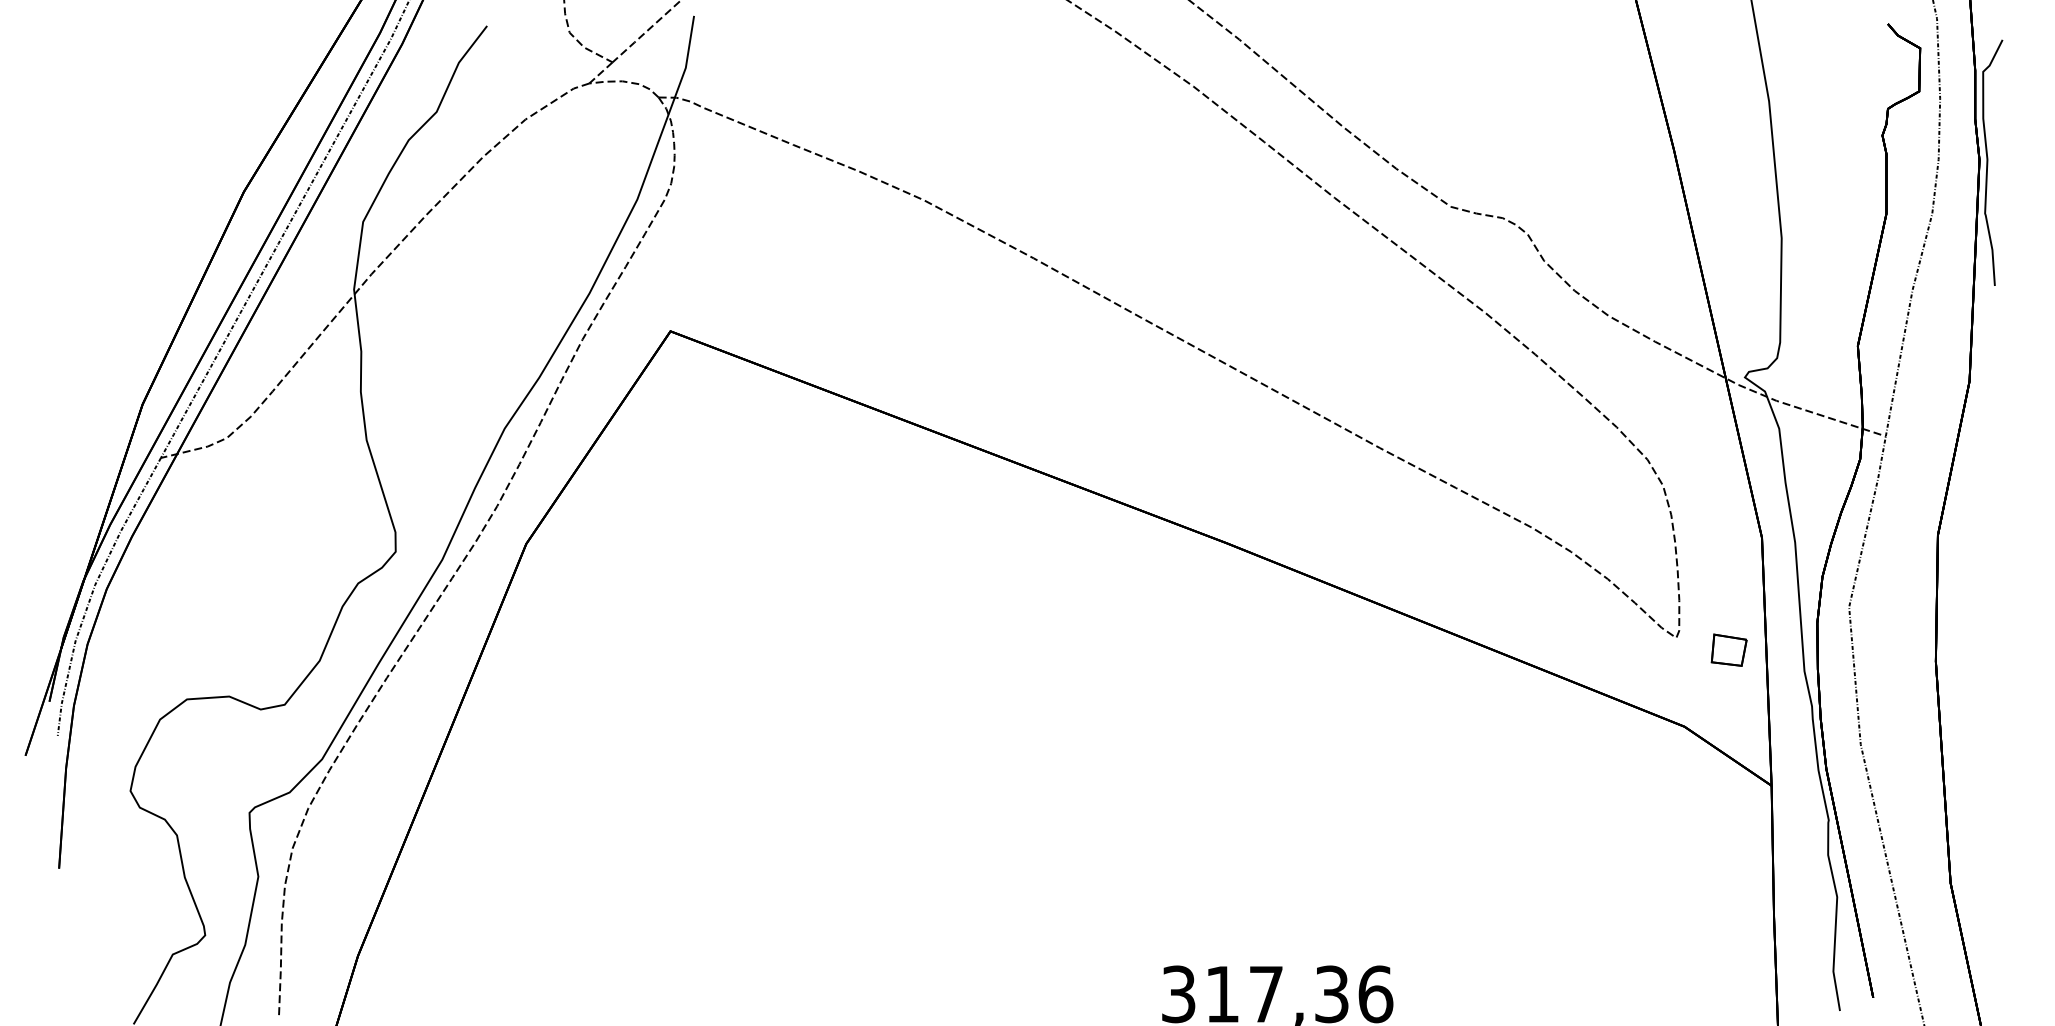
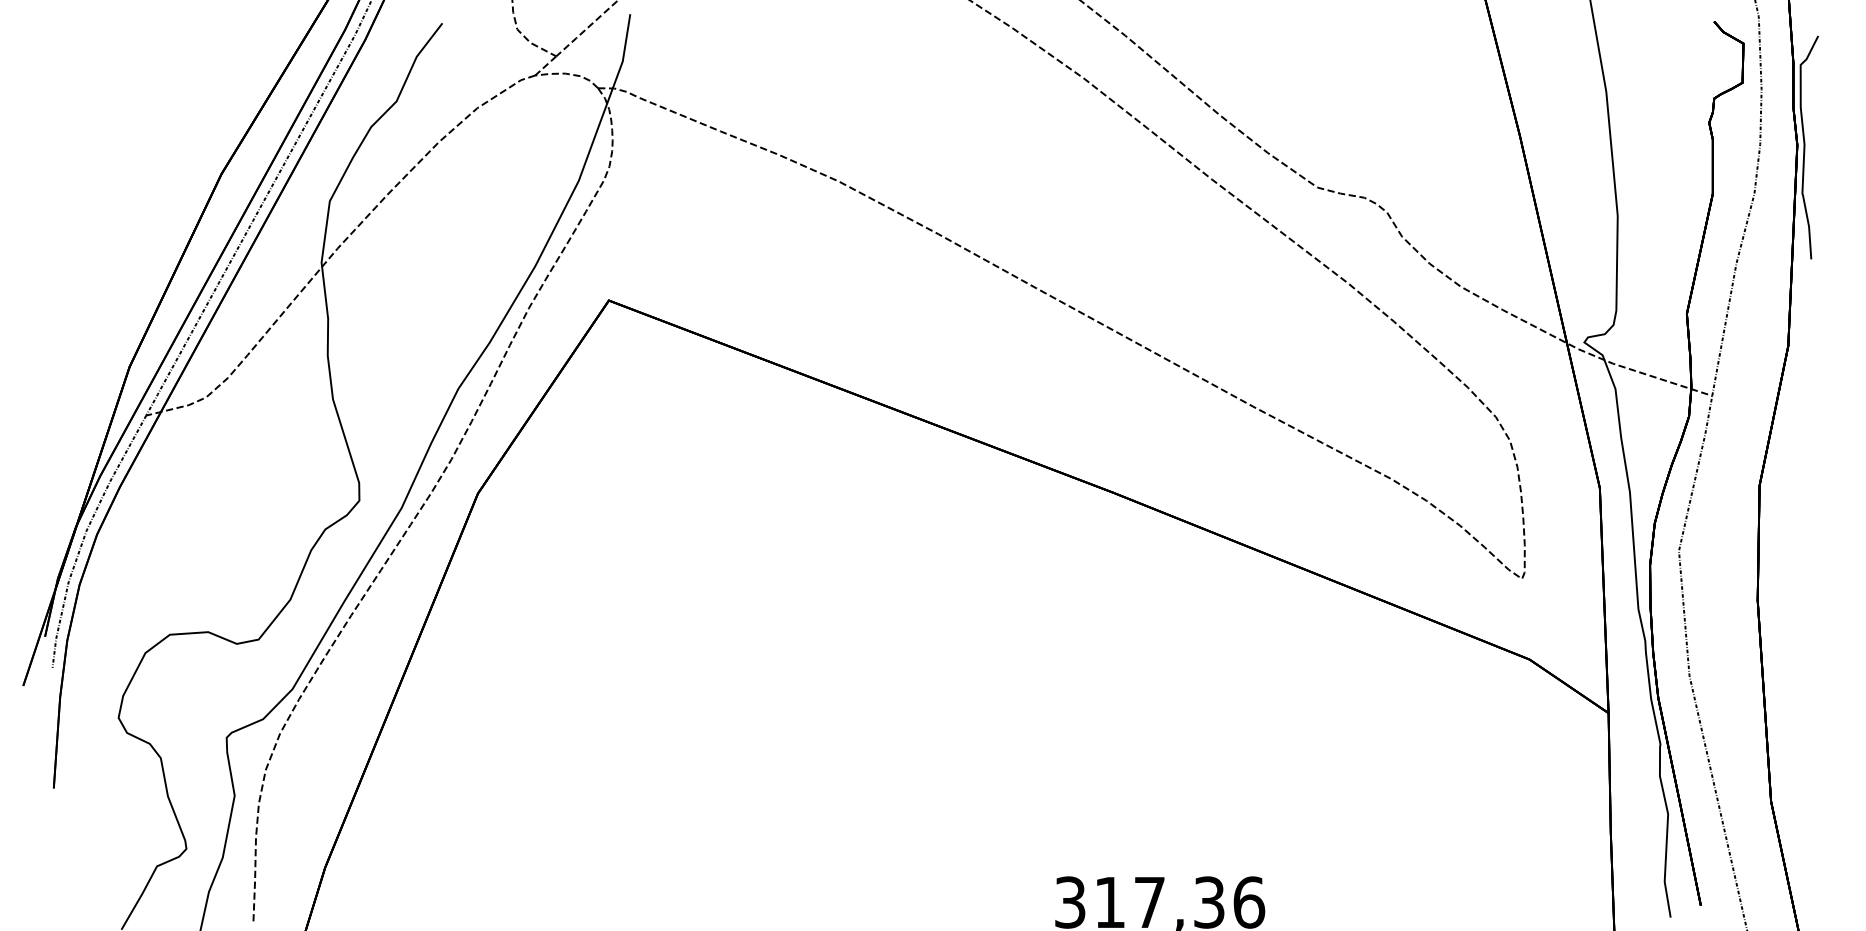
part: (1728, 649) -> (1569, 589), removed

